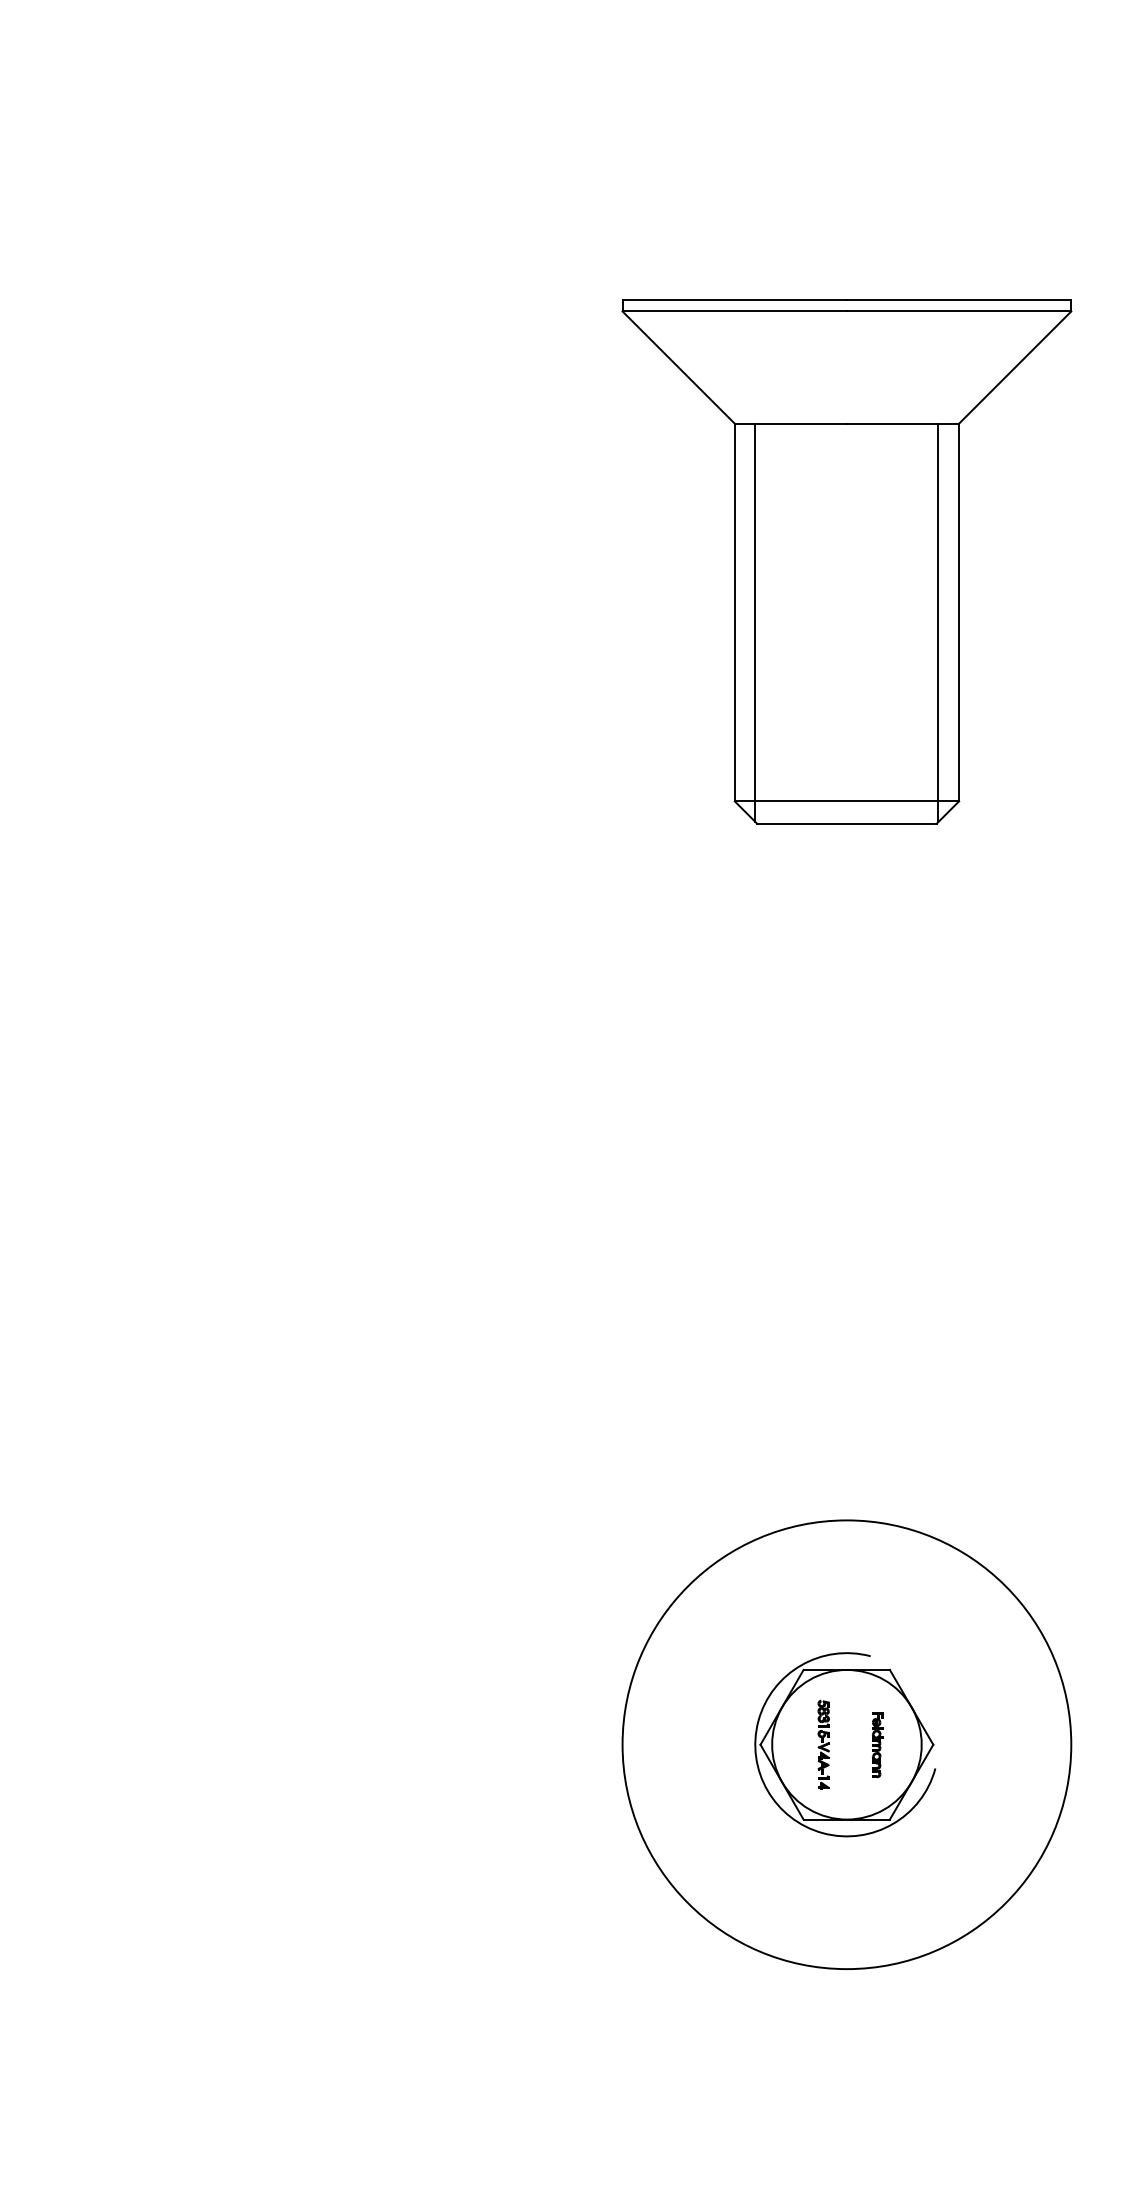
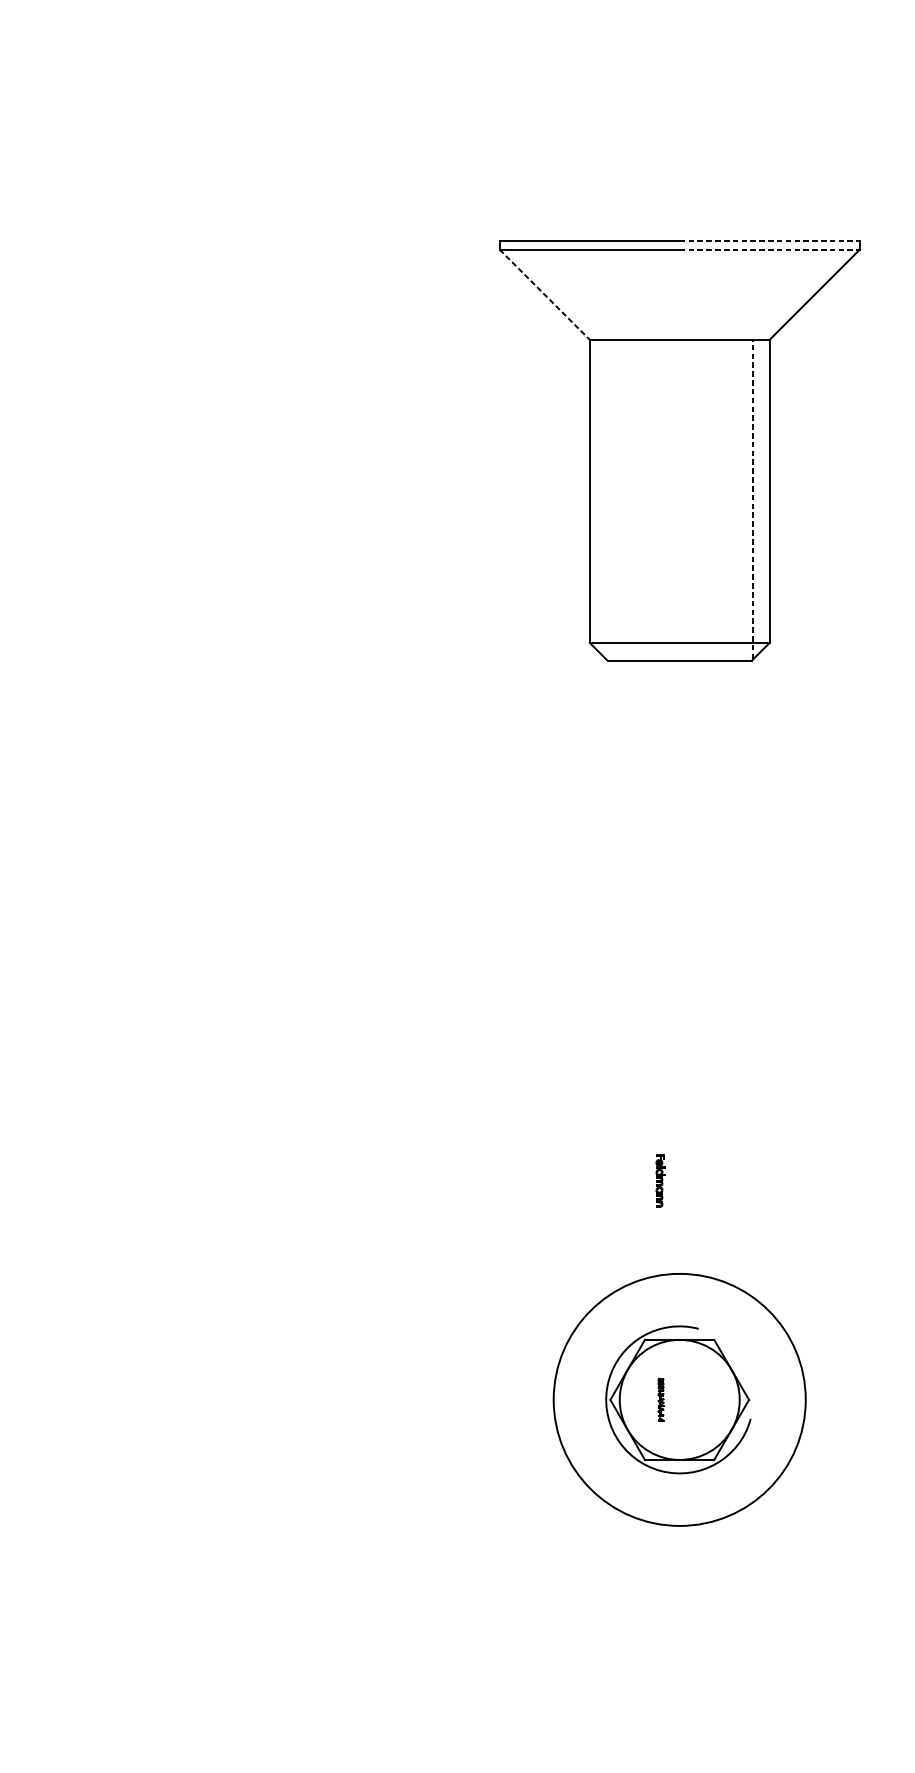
line: (959, 300) -> (770, 240), solid -> dashed
line: (959, 311) -> (770, 249), solid -> dashed
line: (679, 367) -> (545, 294), solid -> dashed
line: (755, 622) -> (606, 499), removed
line: (938, 622) -> (753, 499), solid -> dashed
part: (823, 1744) -> (660, 1399), size x0.6
circle: (846, 1744) -> (679, 1399), size x0.7
part: (877, 1745) -> (660, 1181), moved

